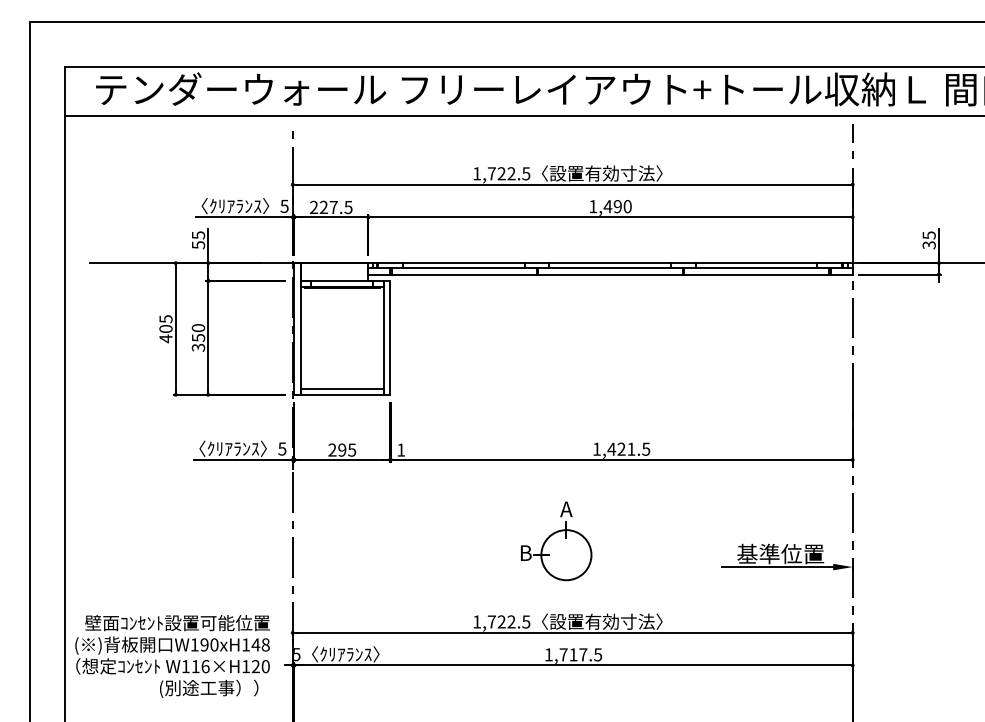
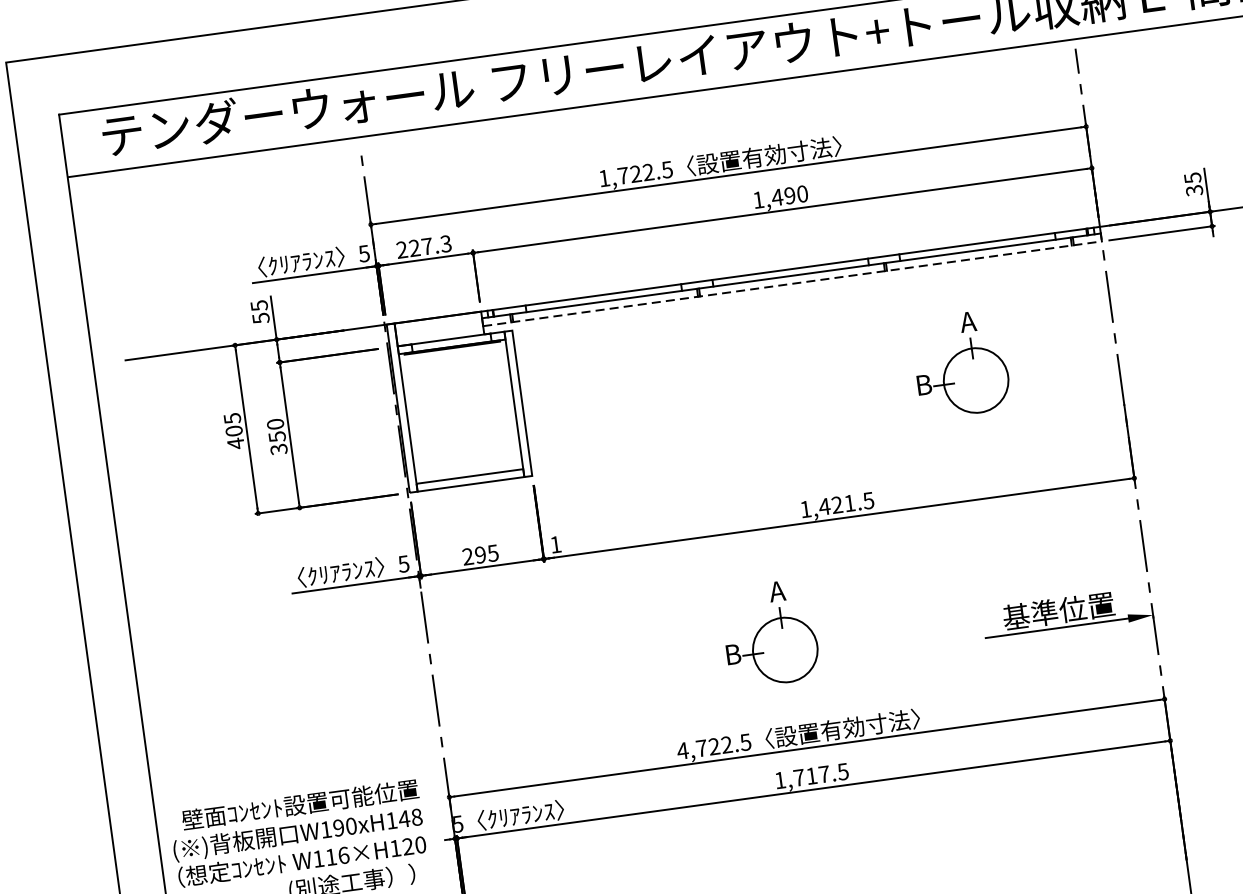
text: (348, 206) -> (445, 242), 227.5 -> 227.3
line: (611, 274) -> (793, 283), solid -> dashed
part: (731, 354) -> (961, 364), added
text: (476, 621) -> (682, 750), 1,722.5 -> 4,722.5

